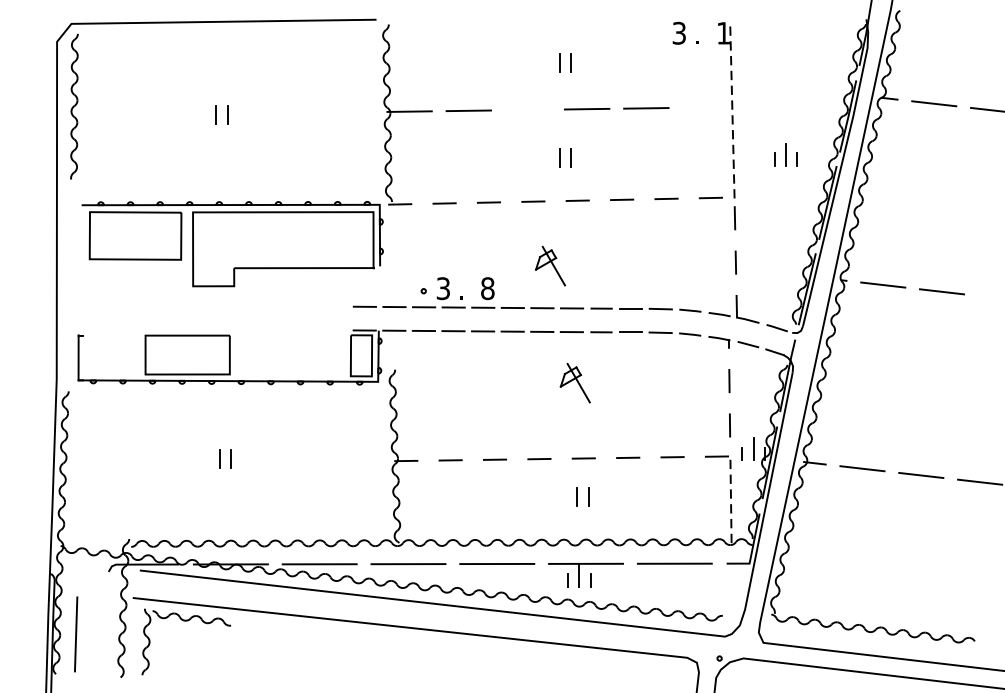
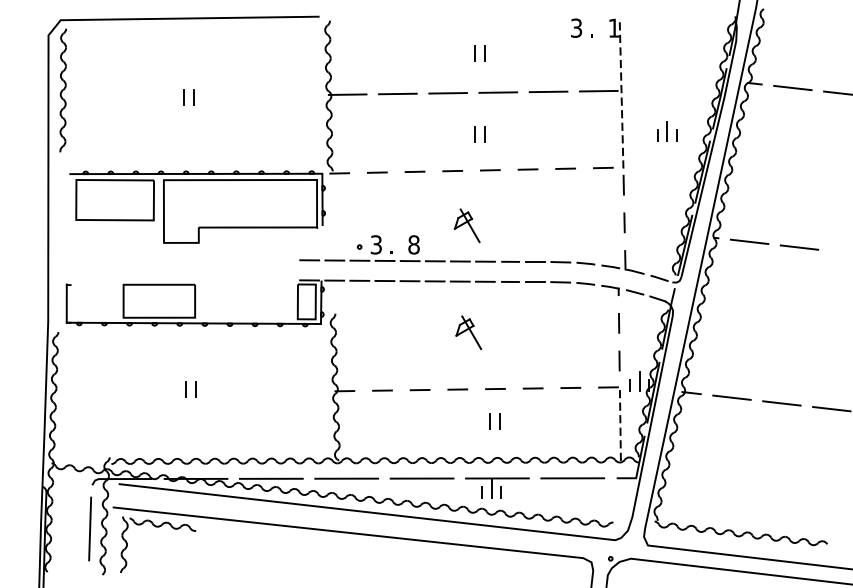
line: (705, 107) -> (598, 91), added
line: (527, 109) -> (447, 92), added
part: (574, 383) -> (468, 333), moved
line: (76, 634) -> (90, 529), moved

